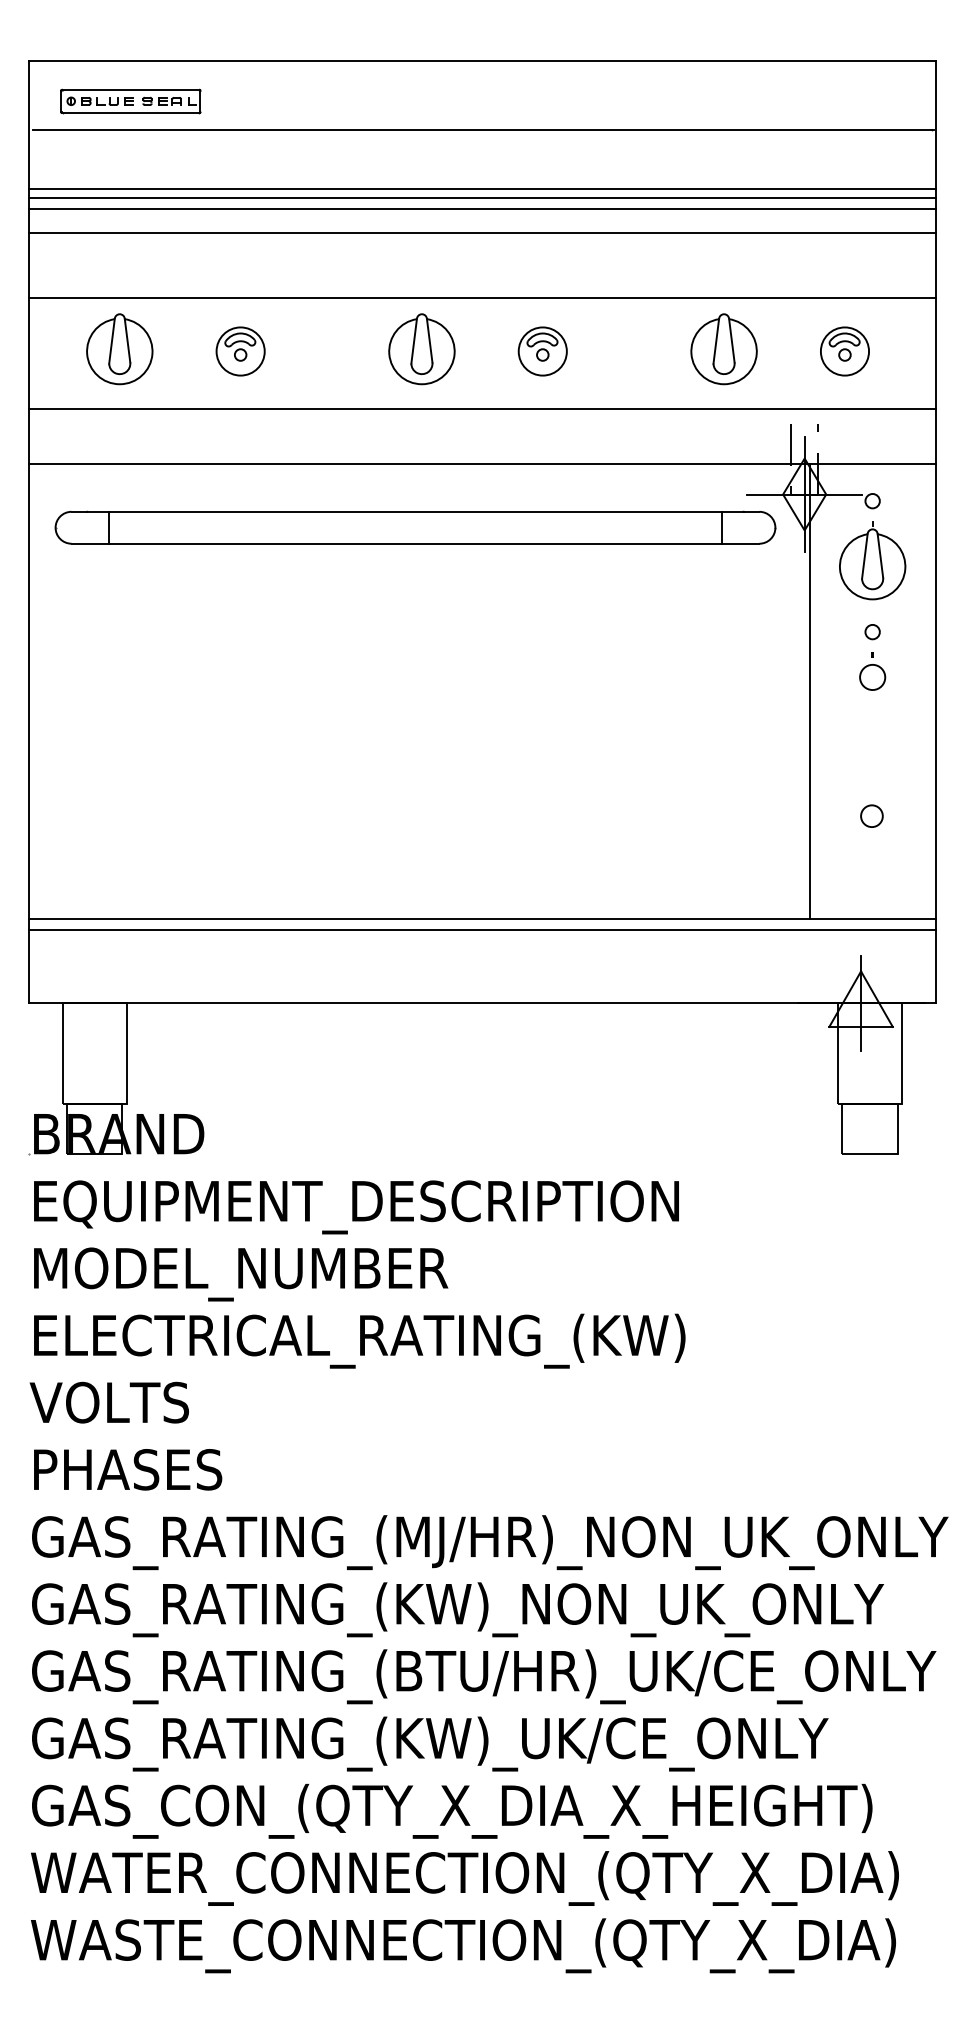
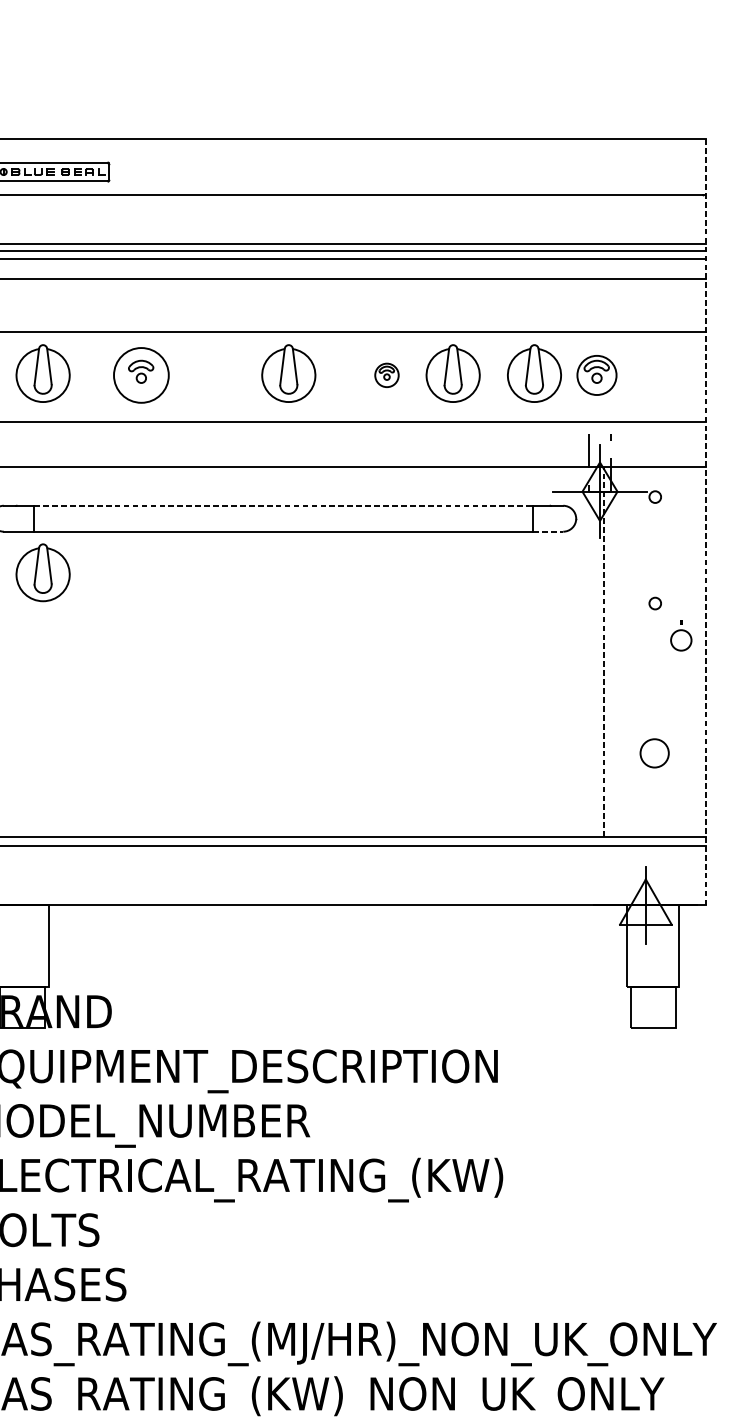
part: (623, 349) -> (452, 373), added
circle: (240, 351) -> (141, 375), size x1.4
part: (542, 351) -> (386, 375), size x0.6
part: (844, 351) -> (596, 375), moved
line: (415, 511) -> (283, 505), solid -> dashed
line: (935, 531) -> (706, 521), solid -> dashed
line: (740, 543) -> (547, 531), solid -> dashed
part: (872, 560) -> (655, 545), removed
part: (119, 594) -> (42, 572), added
part: (872, 671) -> (681, 635), moved
line: (809, 691) -> (603, 651), solid -> dashed
circle: (871, 815) -> (654, 752), size x1.6

